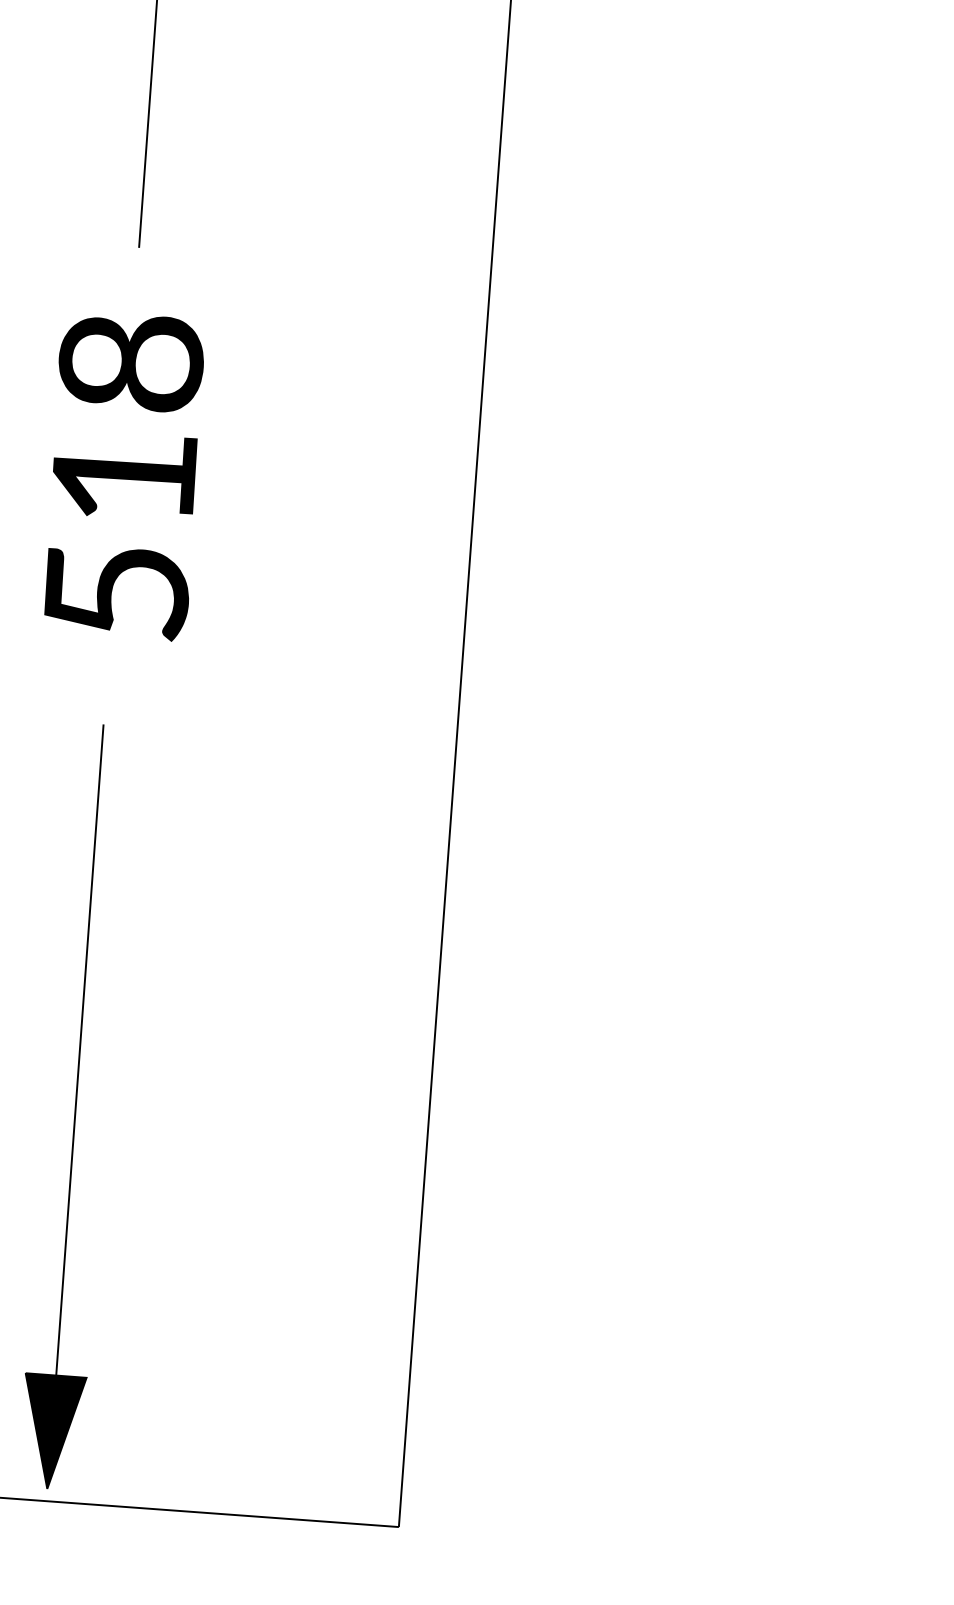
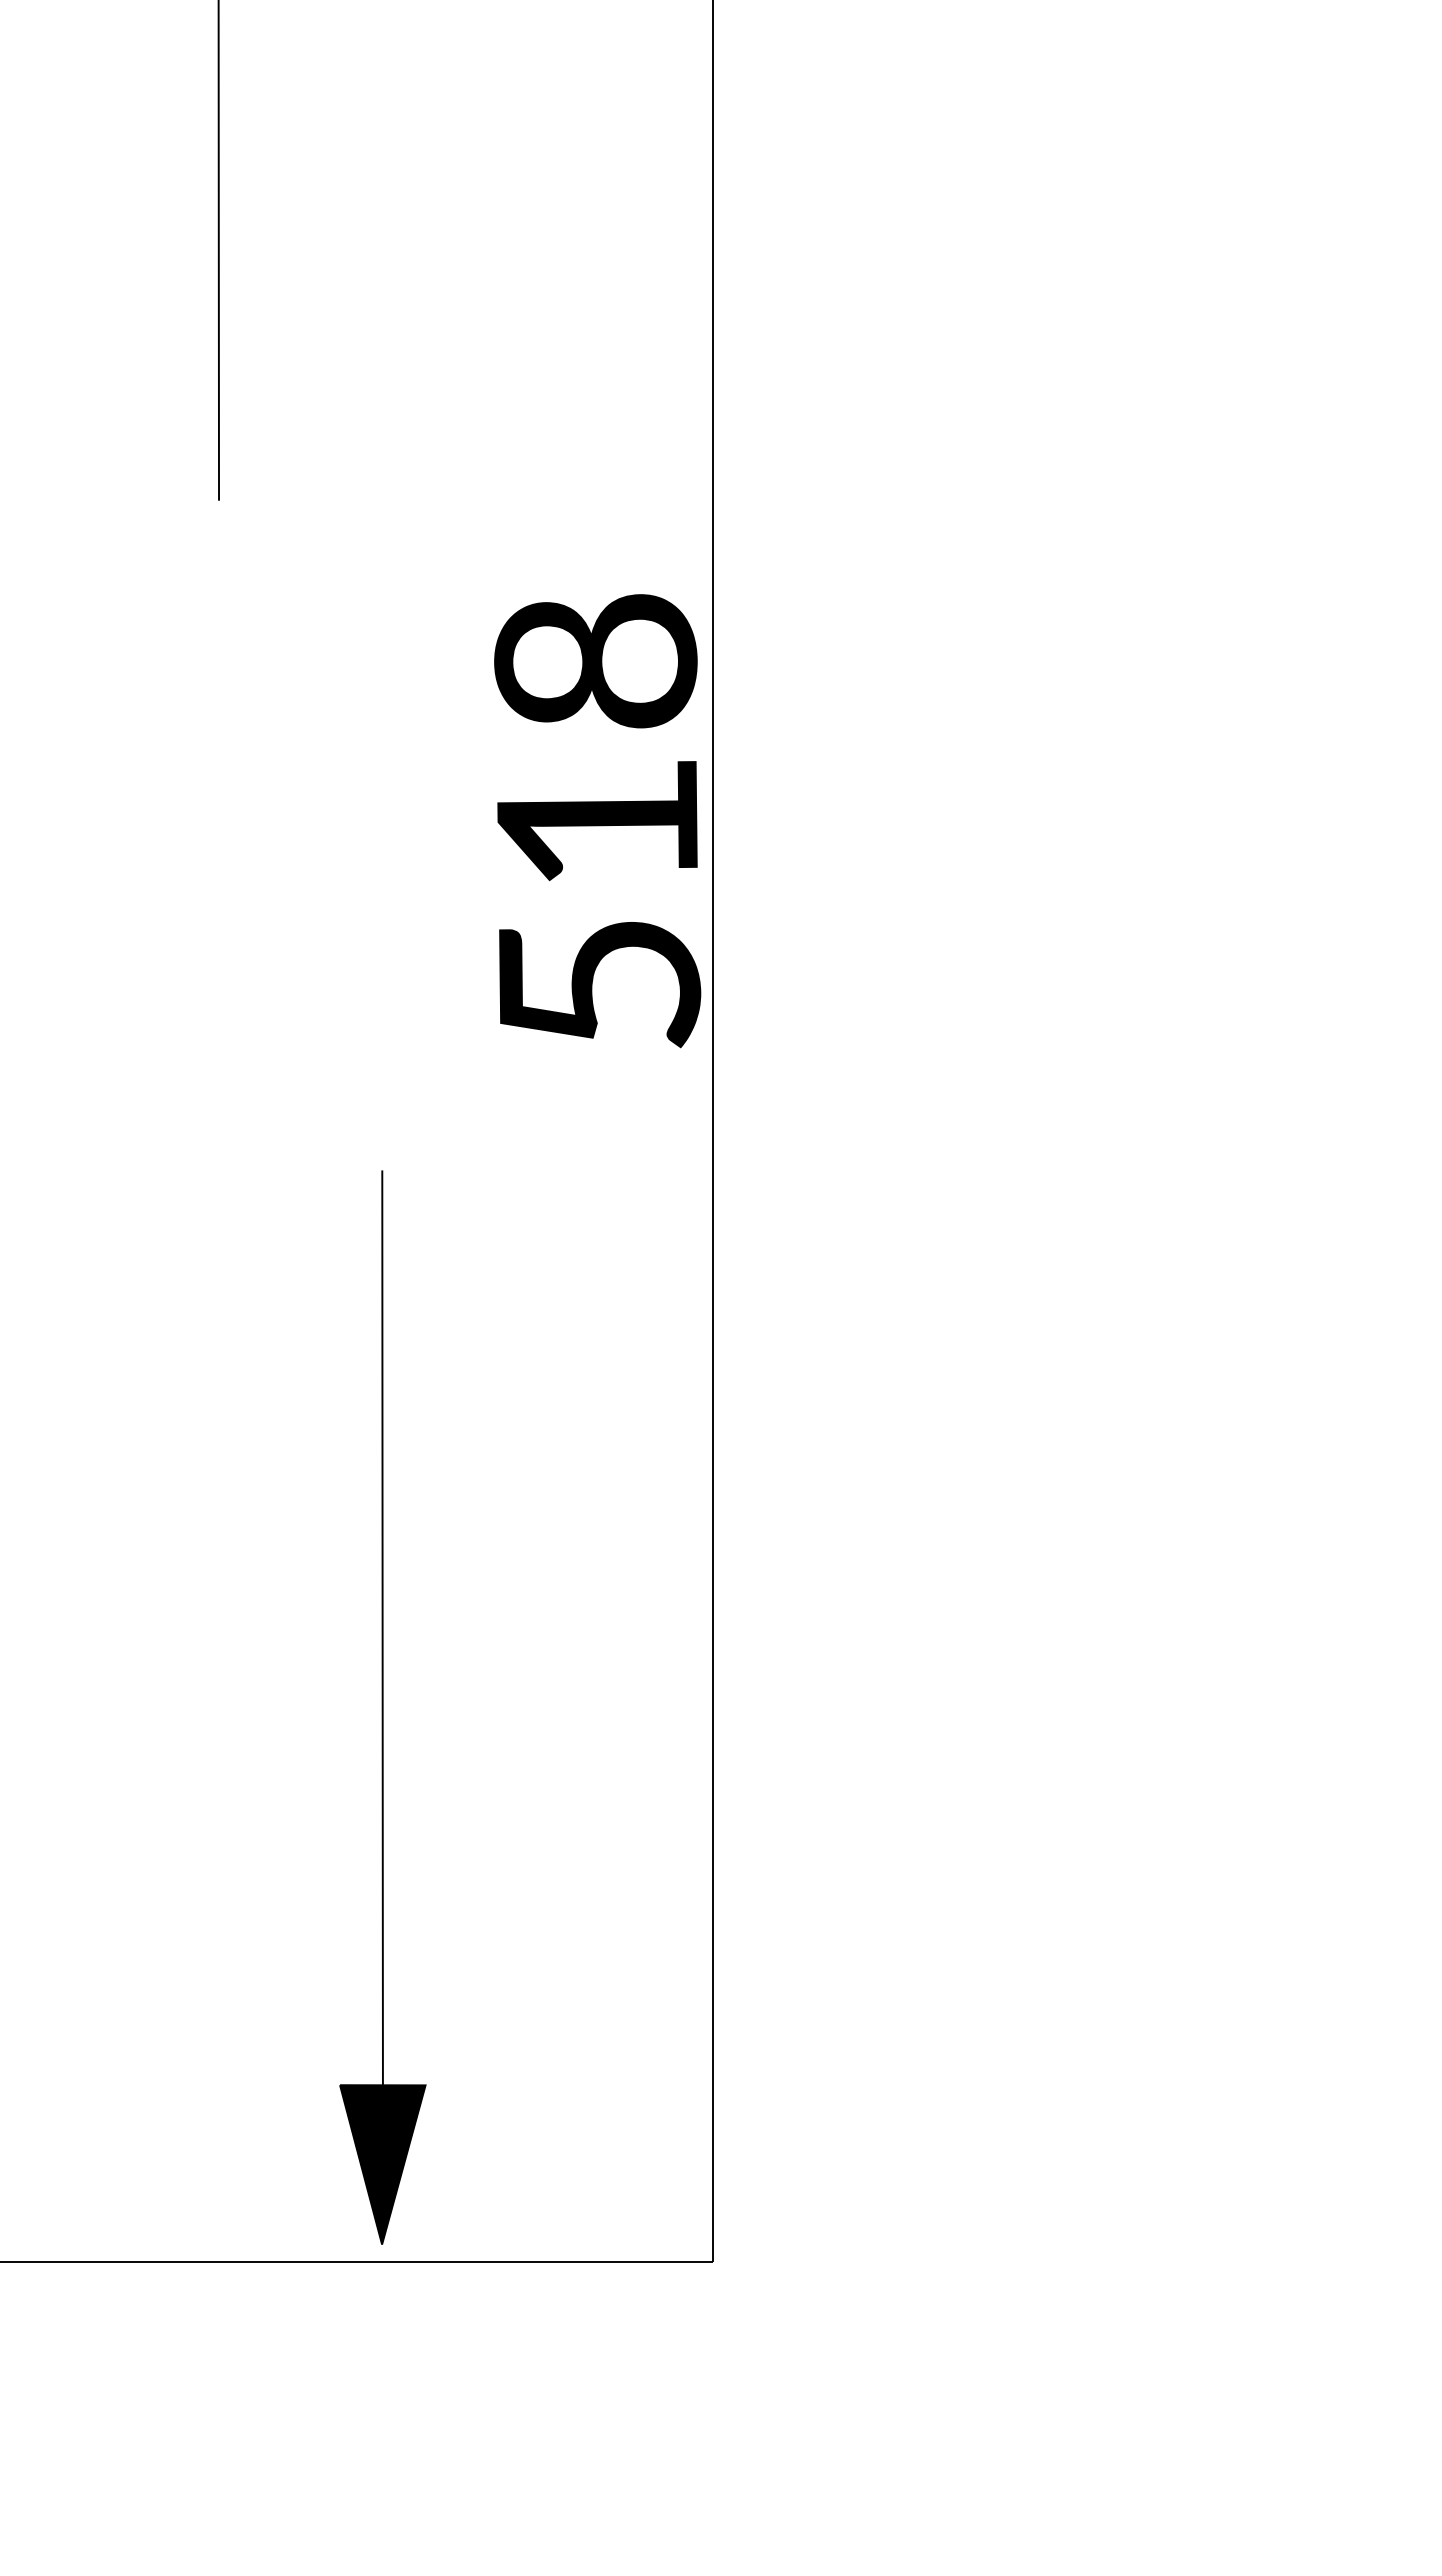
text: (124, 476) -> (597, 821), moved
part: (75, 1106) -> (382, 1707), moved

